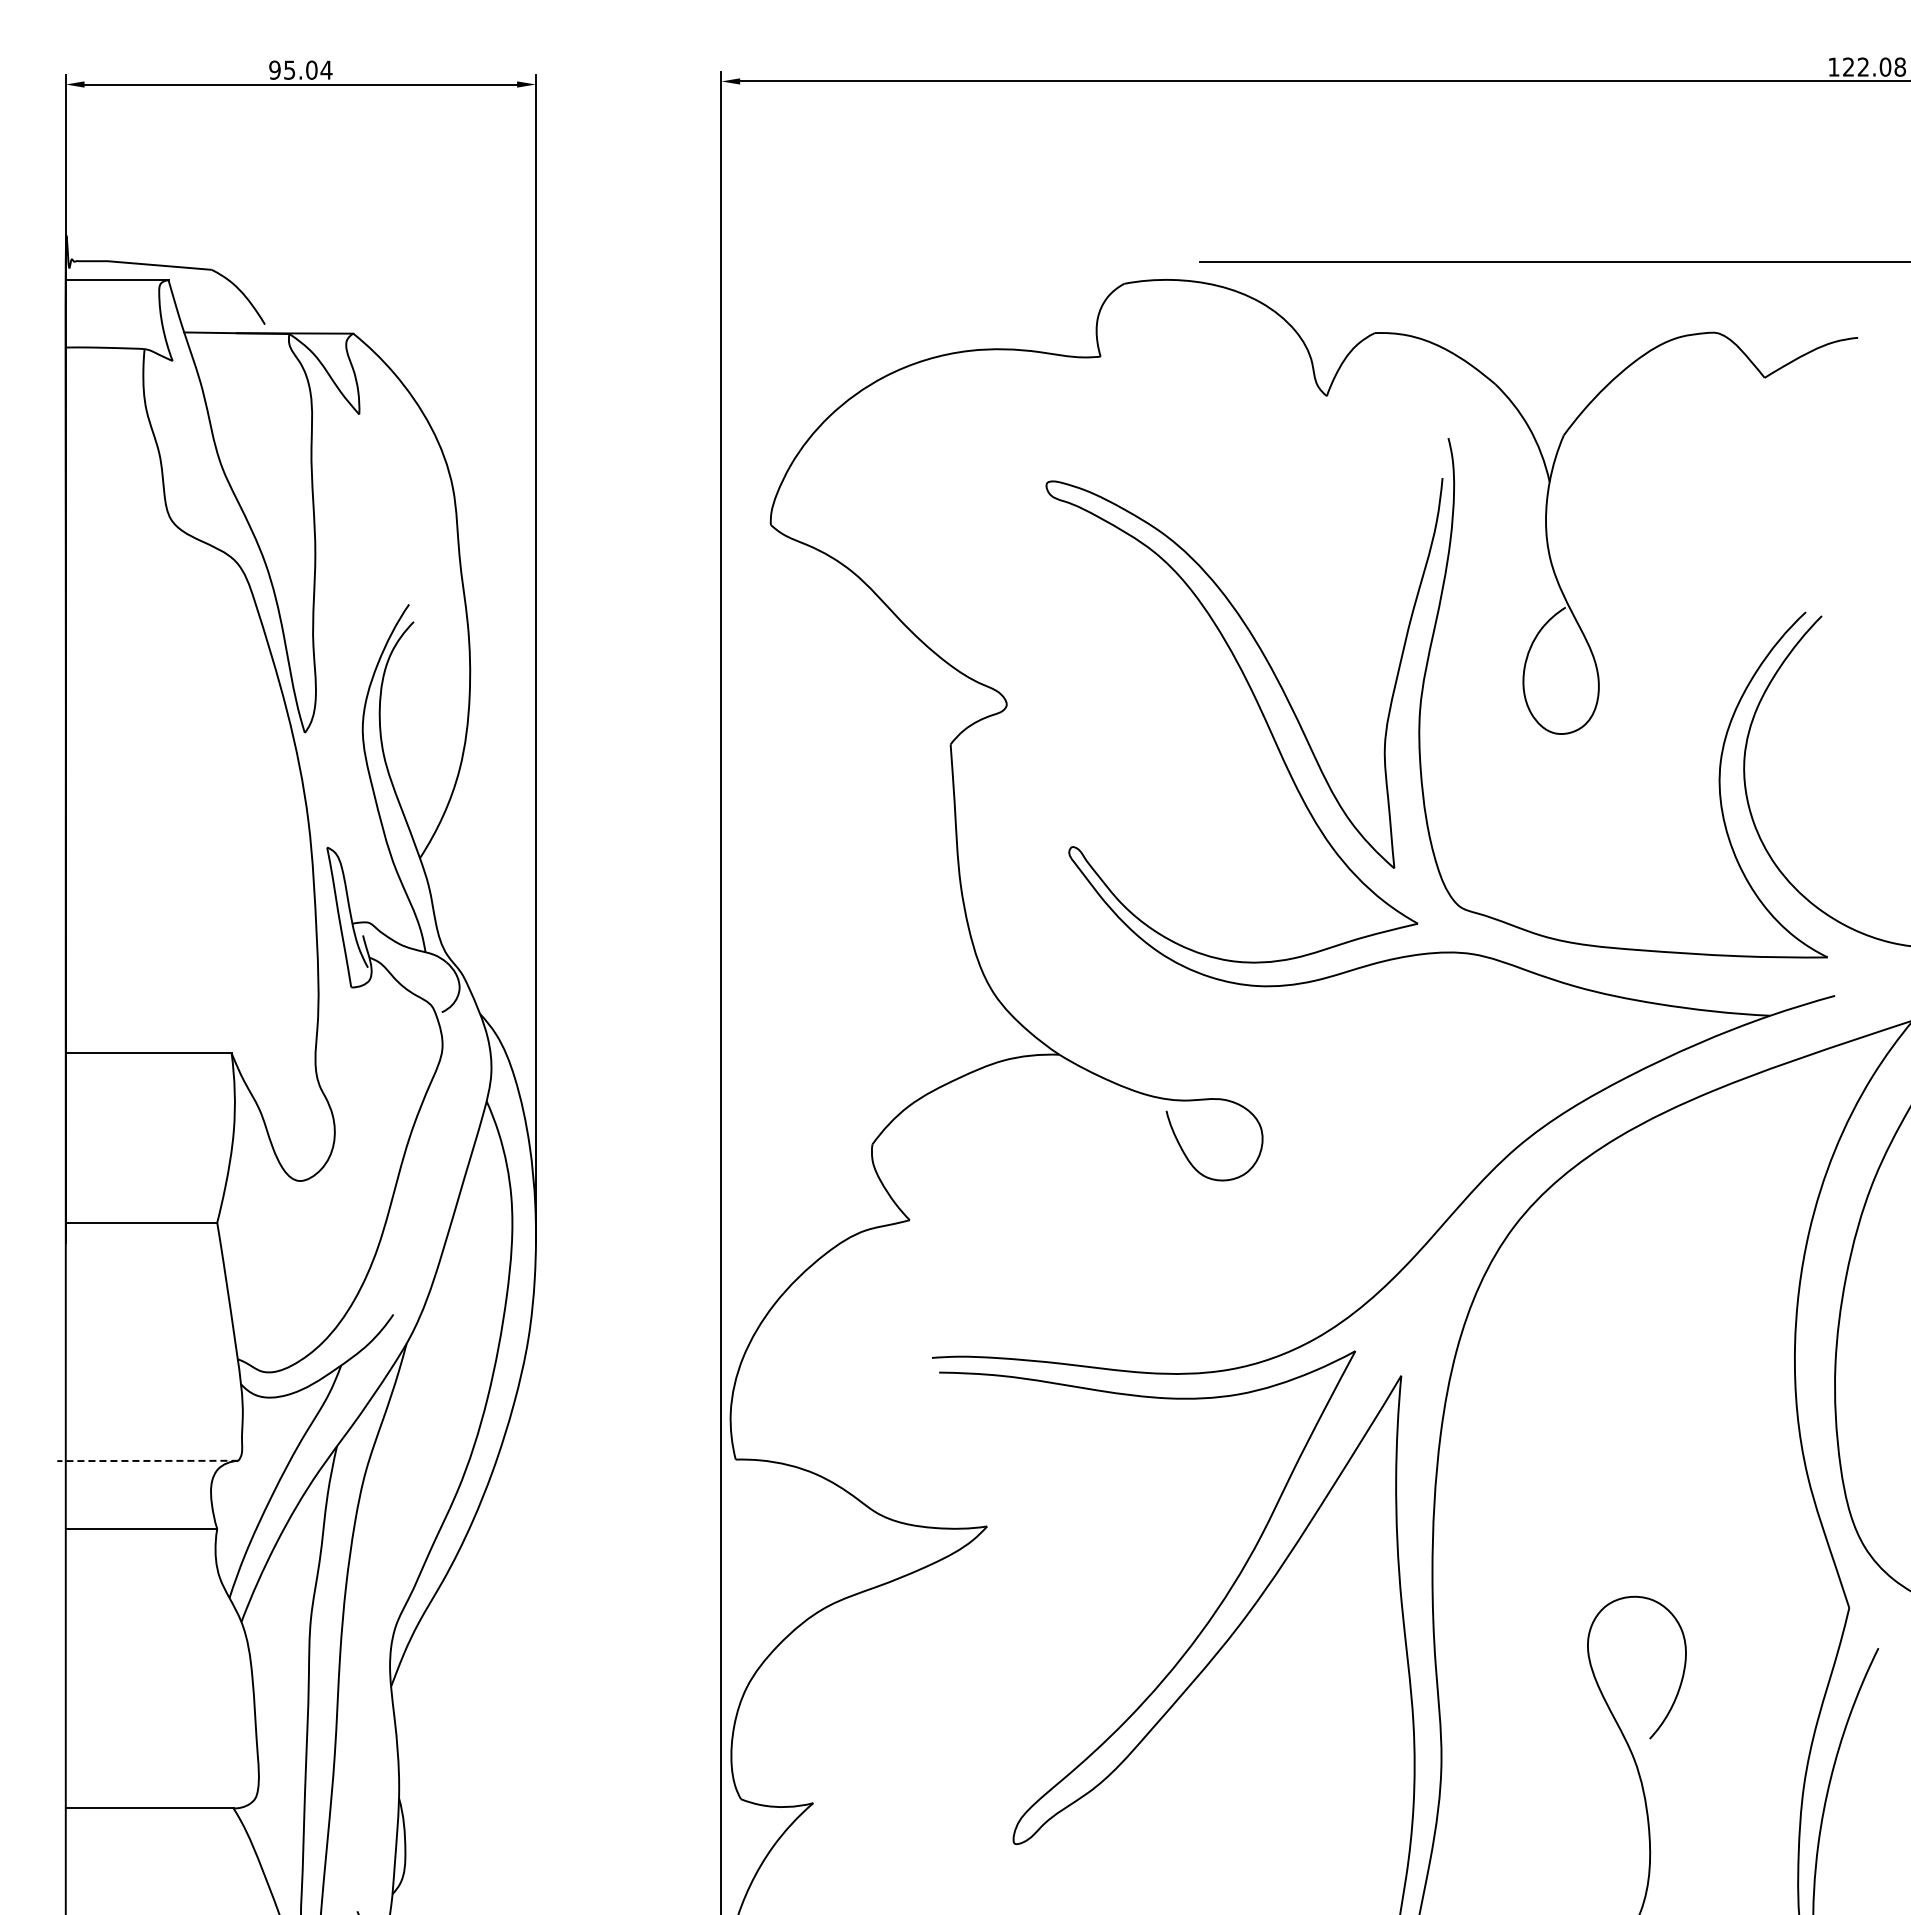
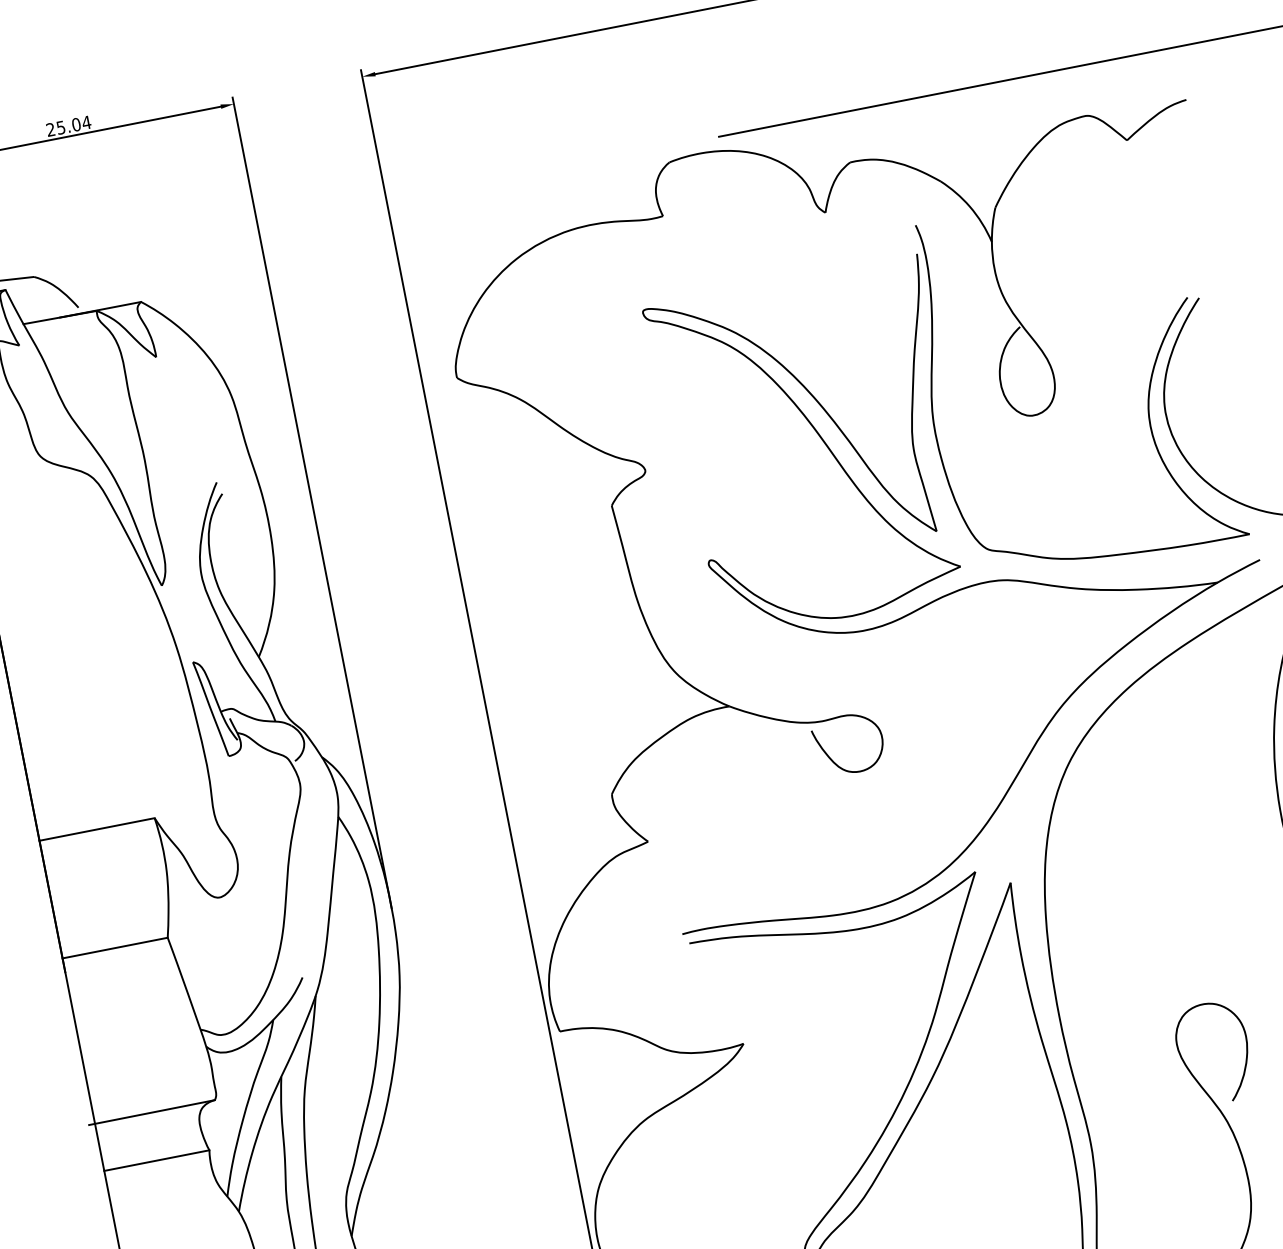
text: (274, 69) -> (50, 129), 95.04 -> 25.04
line: (147, 1460) -> (151, 1112), dashed -> solid

